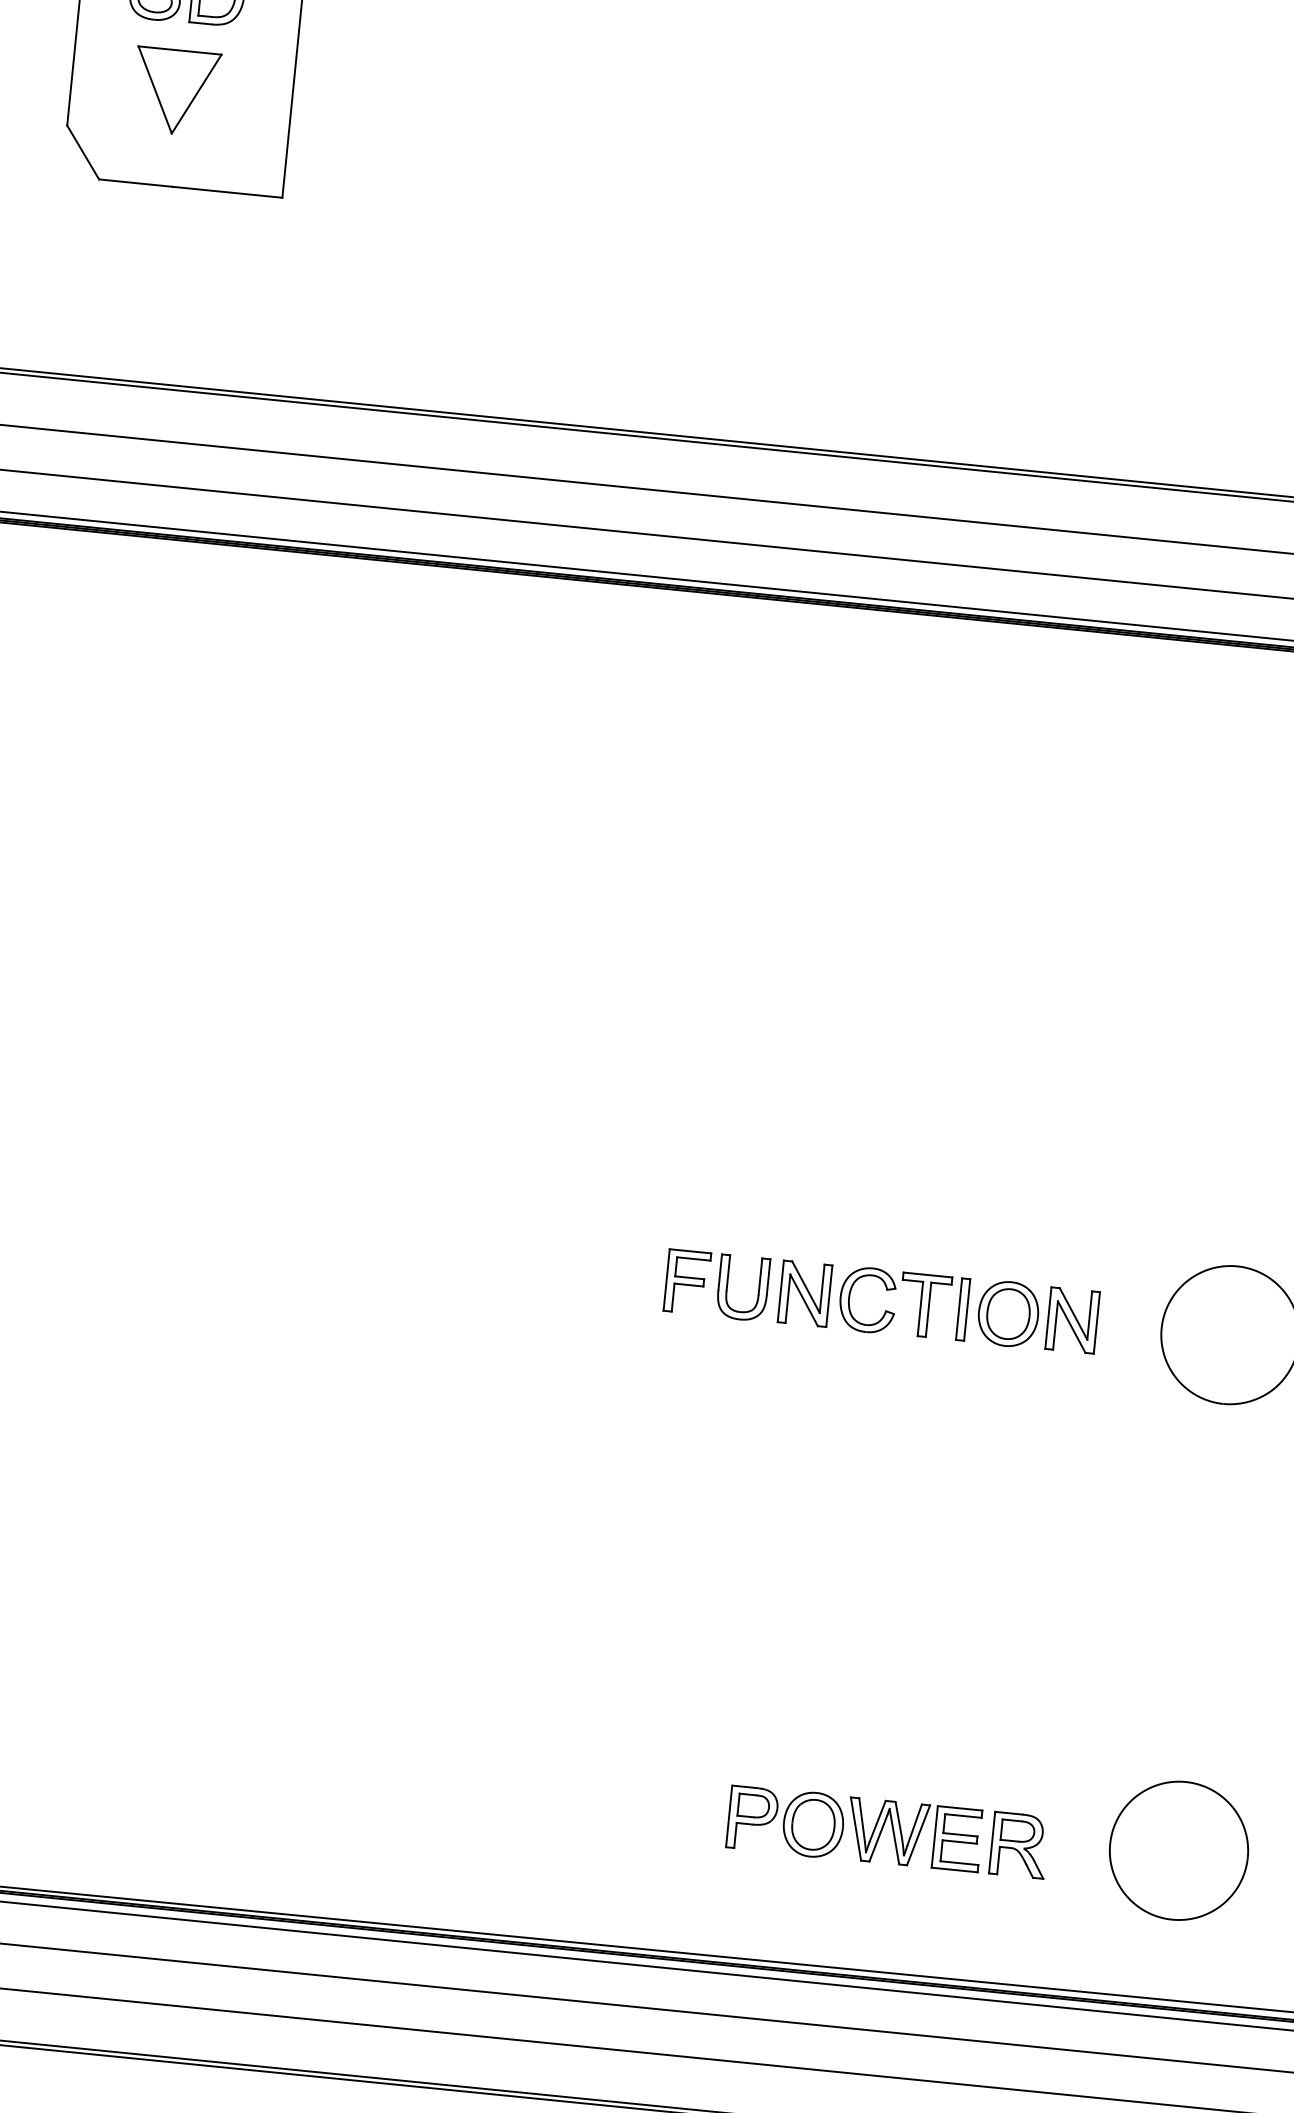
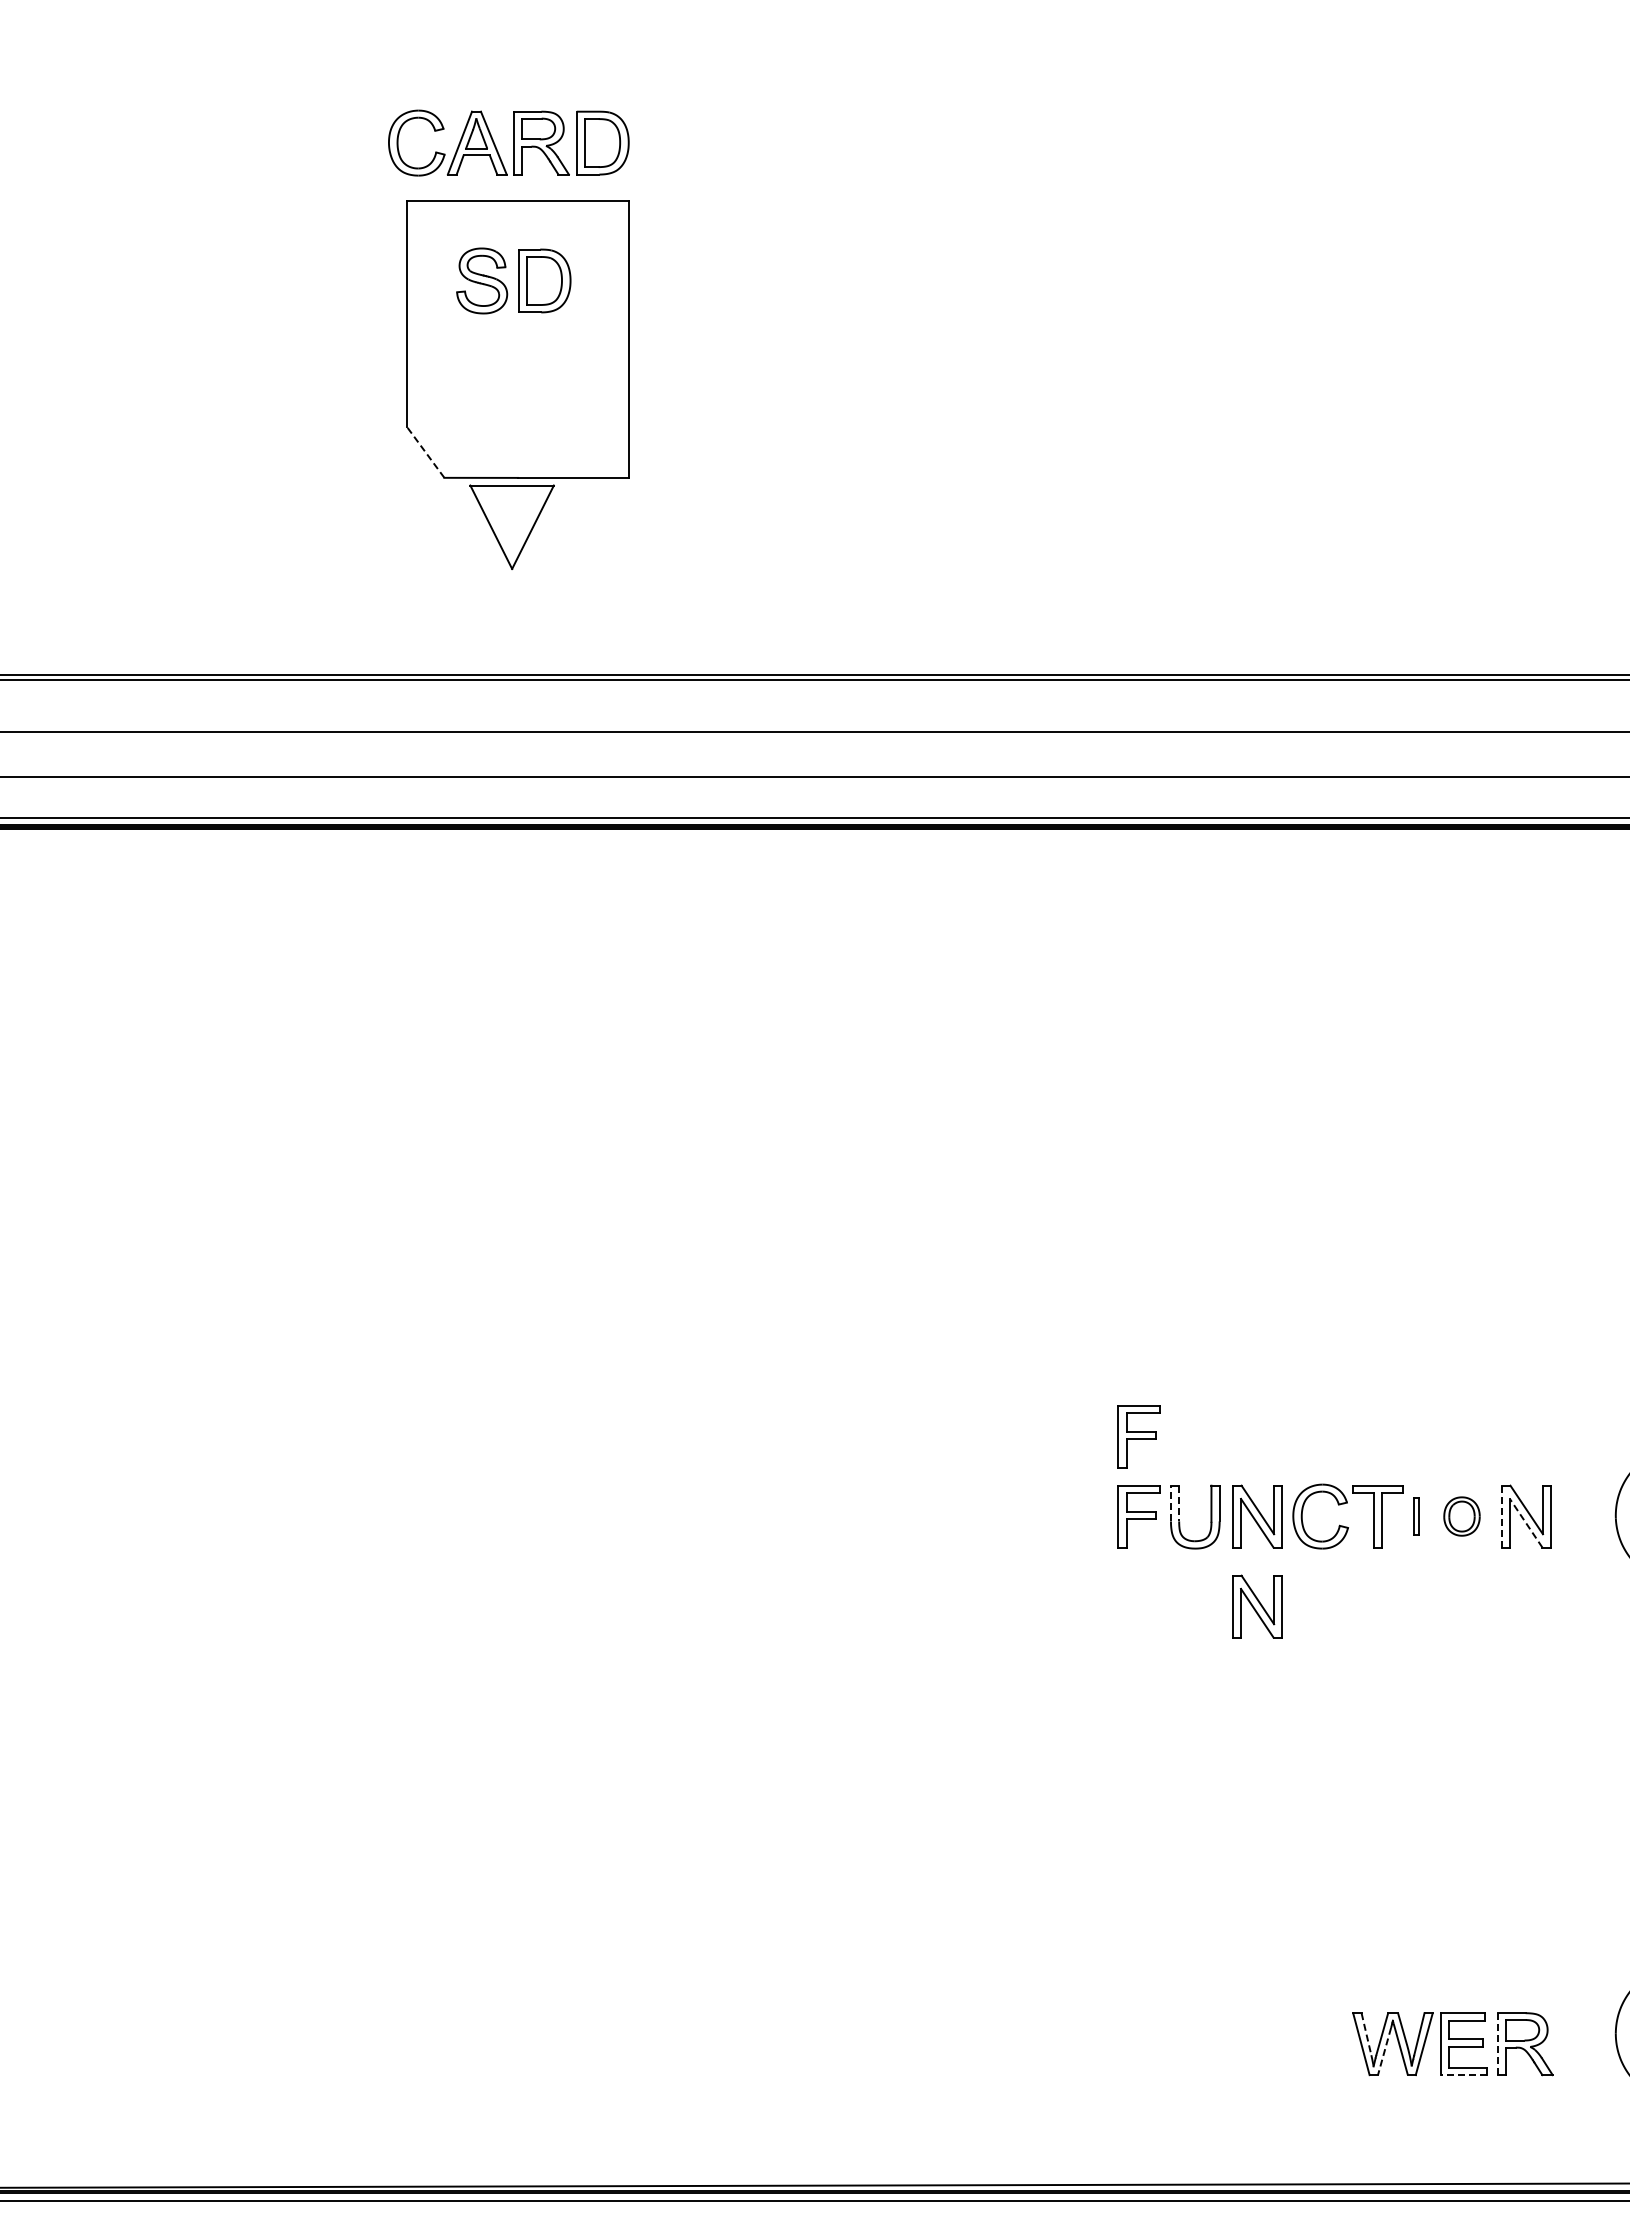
part: (175, 91) -> (511, 526), moved
line: (82, 152) -> (425, 452), solid -> dashed
part: (694, 1202) -> (1138, 1436), added
line: (719, 1272) -> (1170, 1503), solid -> dashed
line: (728, 1273) -> (1179, 1503), solid -> dashed
part: (962, 1309) -> (1415, 1516), size x0.6
part: (1008, 1313) -> (1461, 1516), size x0.6
line: (1048, 1318) -> (1502, 1516), solid -> dashed
line: (1071, 1326) -> (1525, 1522), solid -> dashed
part: (796, 1383) -> (1257, 1606), added
line: (862, 1819) -> (1366, 2034), solid -> dashed
part: (786, 1821) -> (1291, 2043), removed
line: (878, 1839) -> (1384, 2052), solid -> dashed
line: (992, 1843) -> (1498, 2044), solid -> dashed
line: (954, 1870) -> (1463, 2075), solid -> dashed

